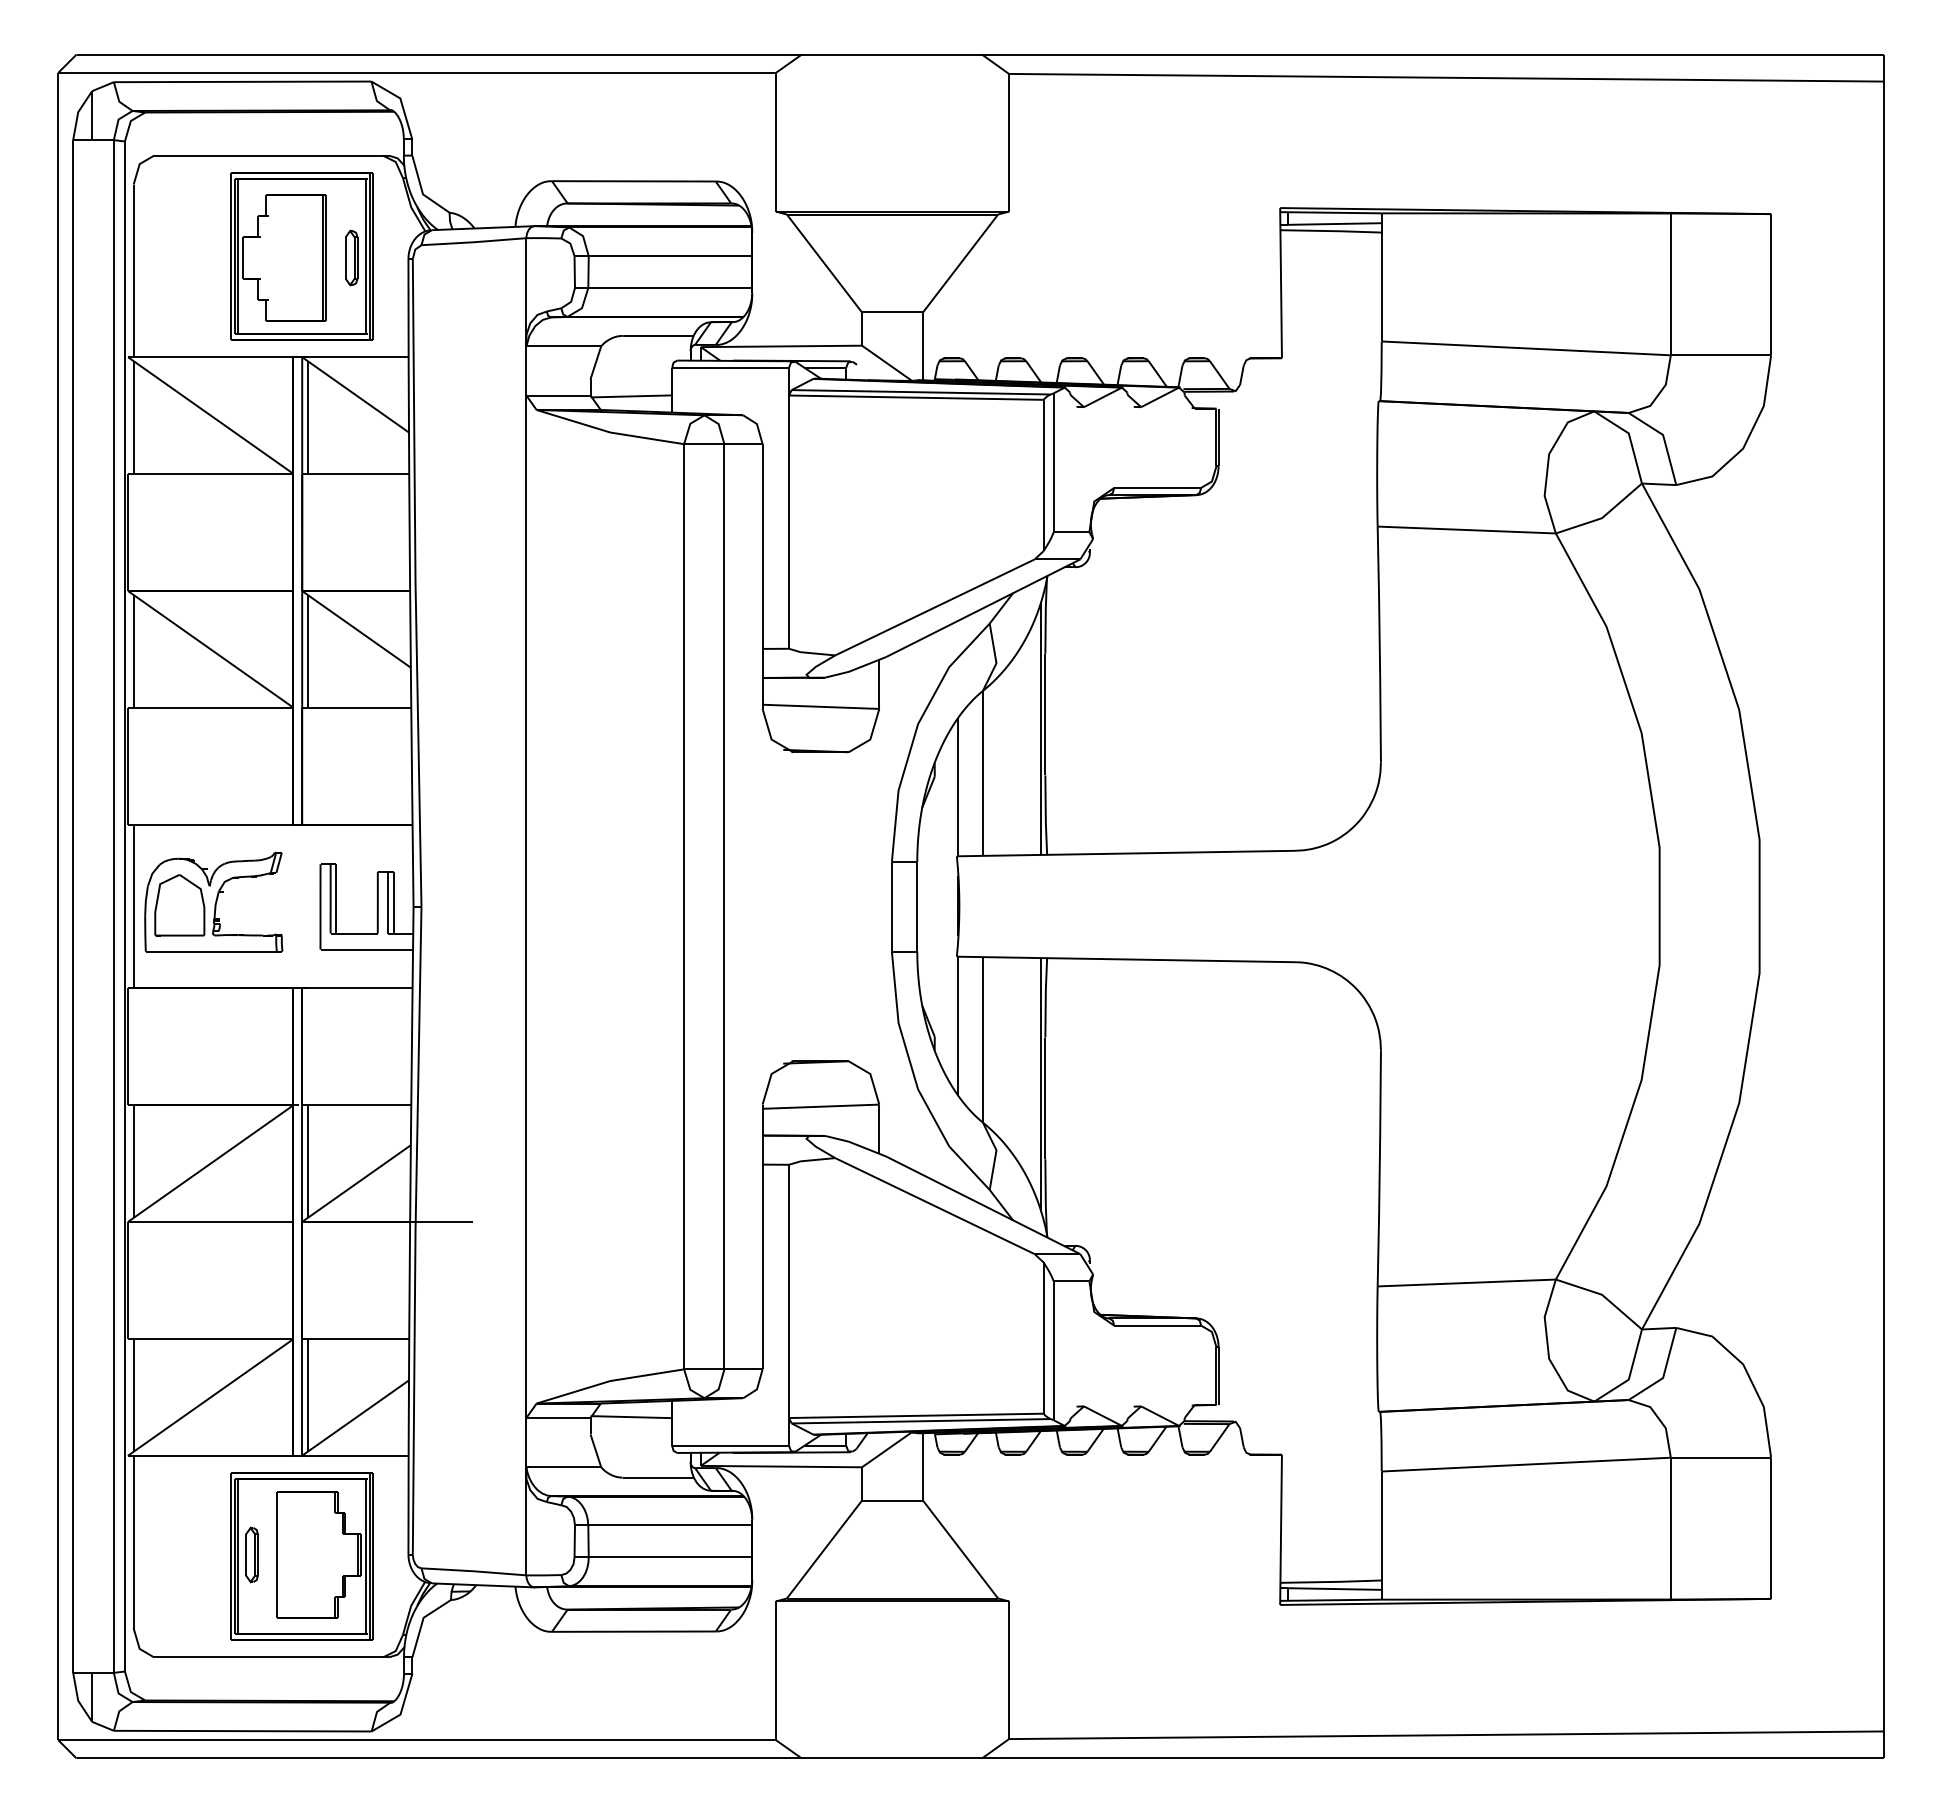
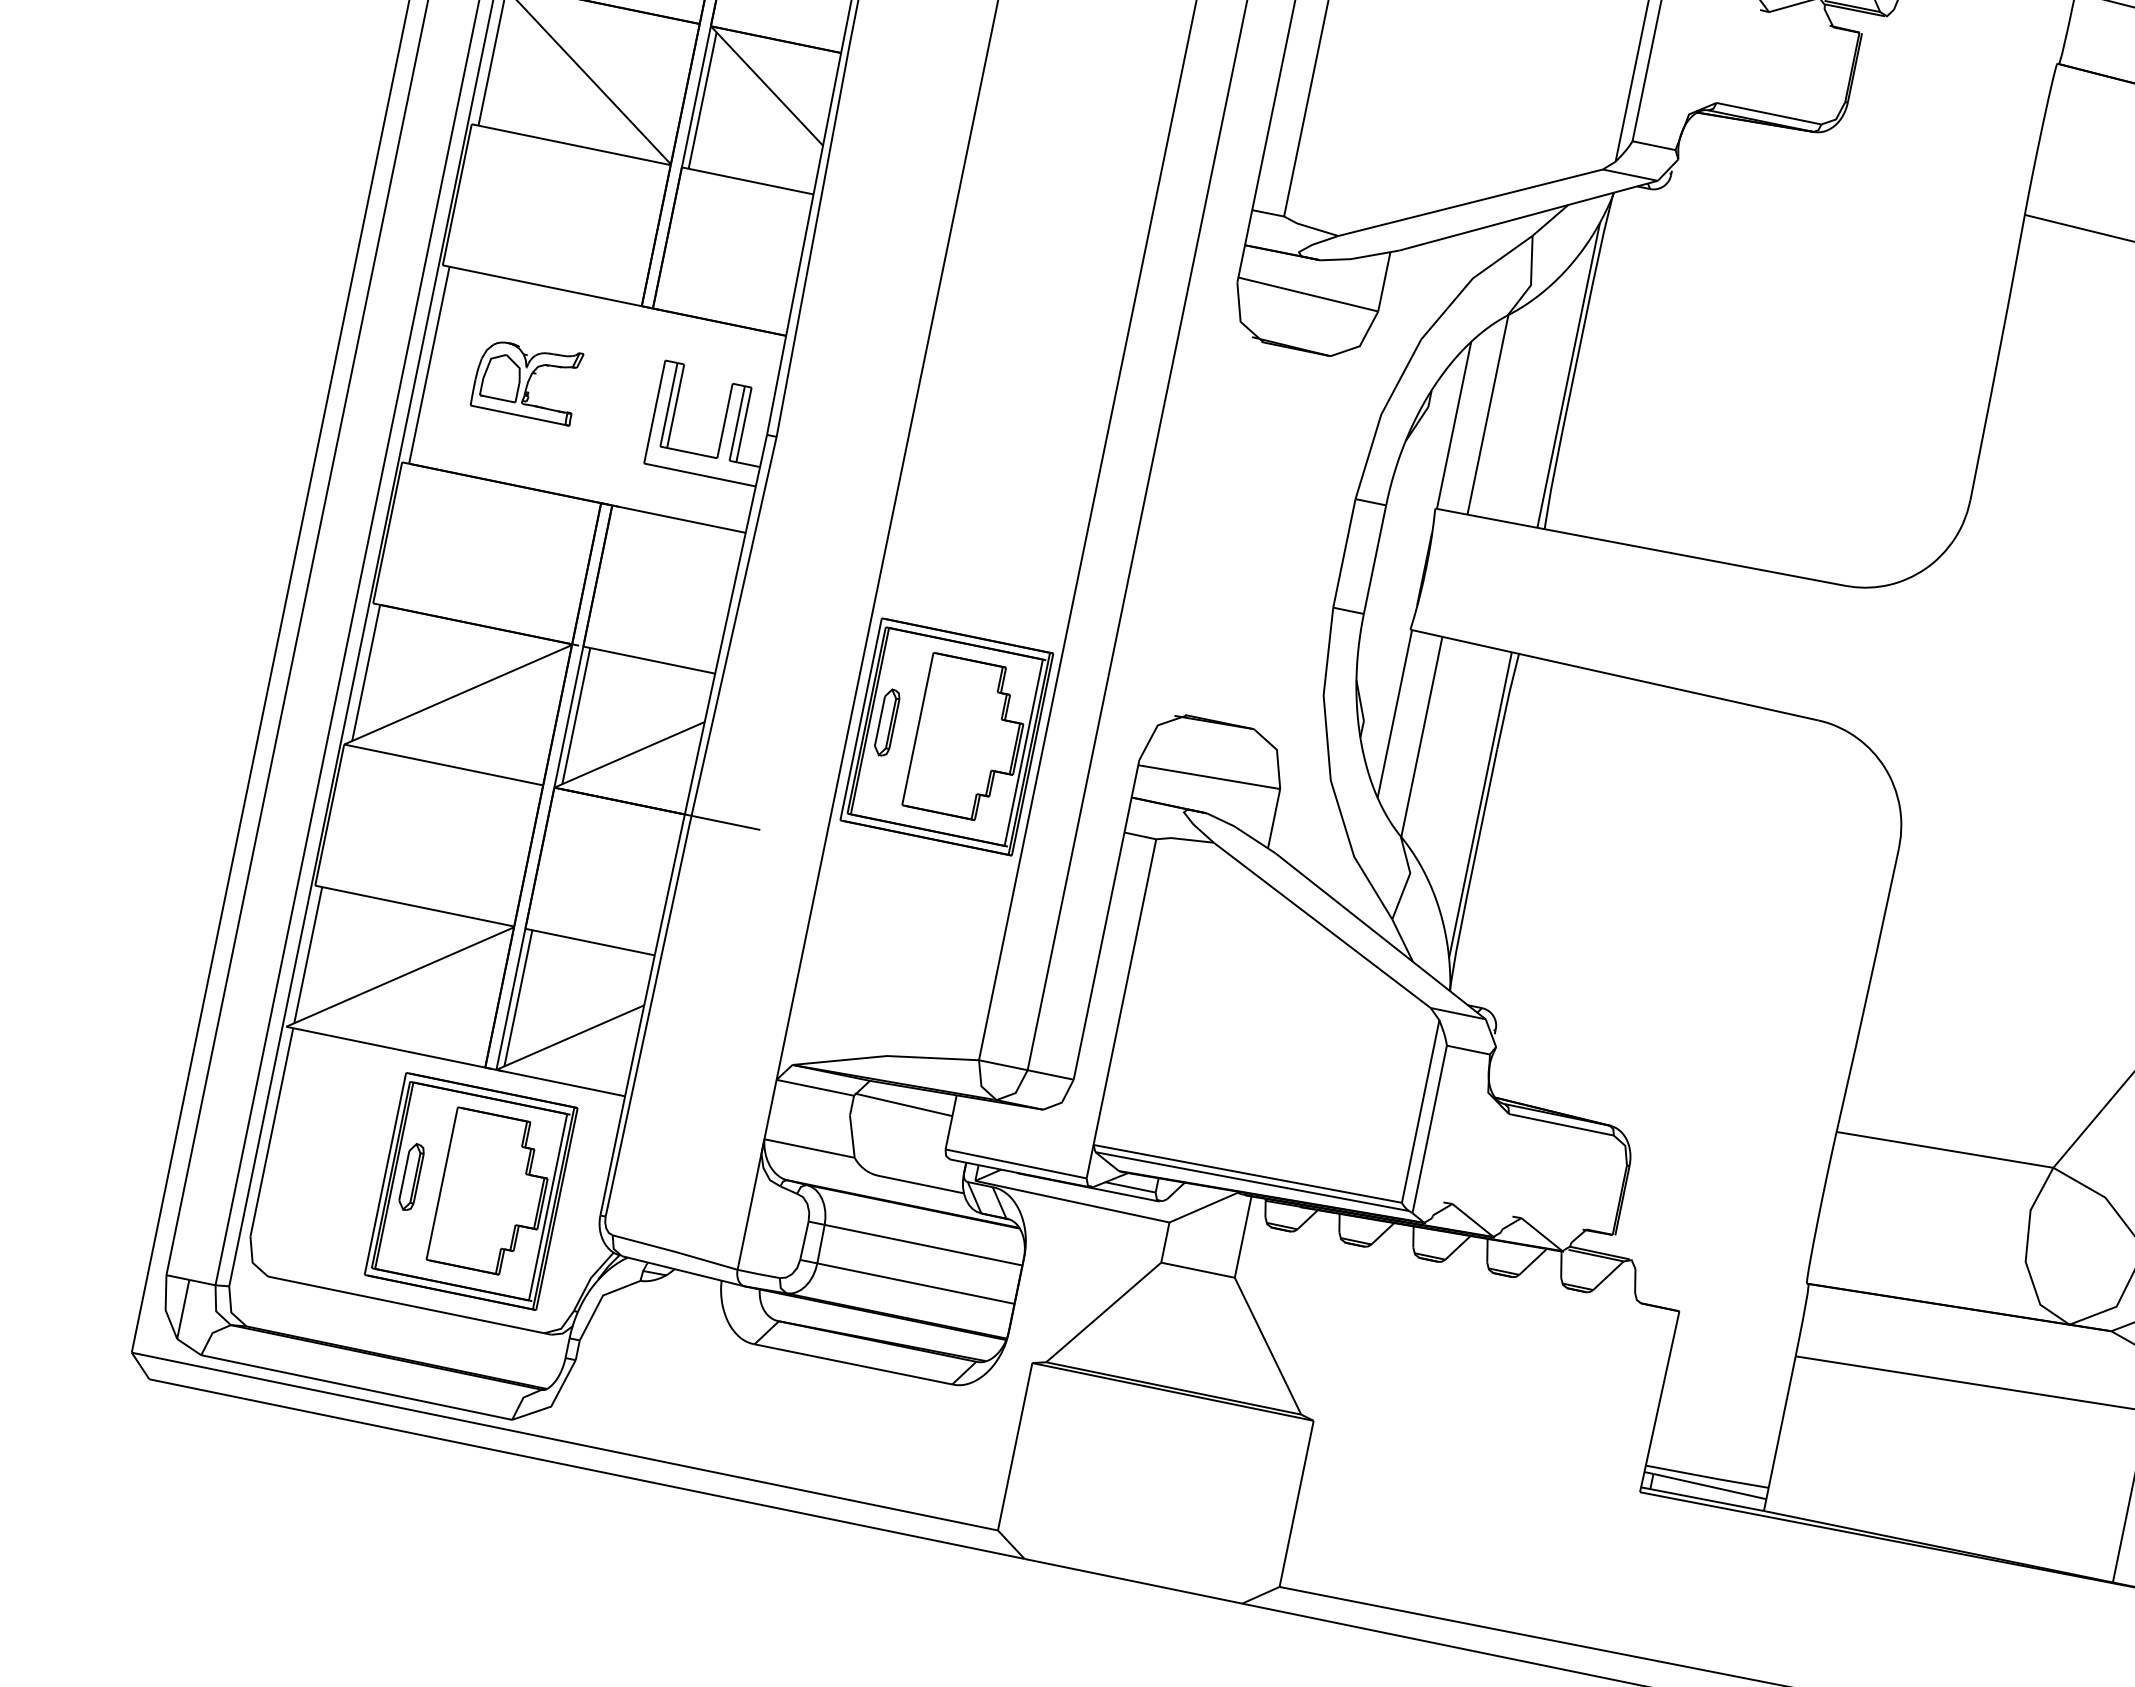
part: (213, 901) -> (526, 378), size x0.6
part: (605, 1117) -> (946, 736), added

